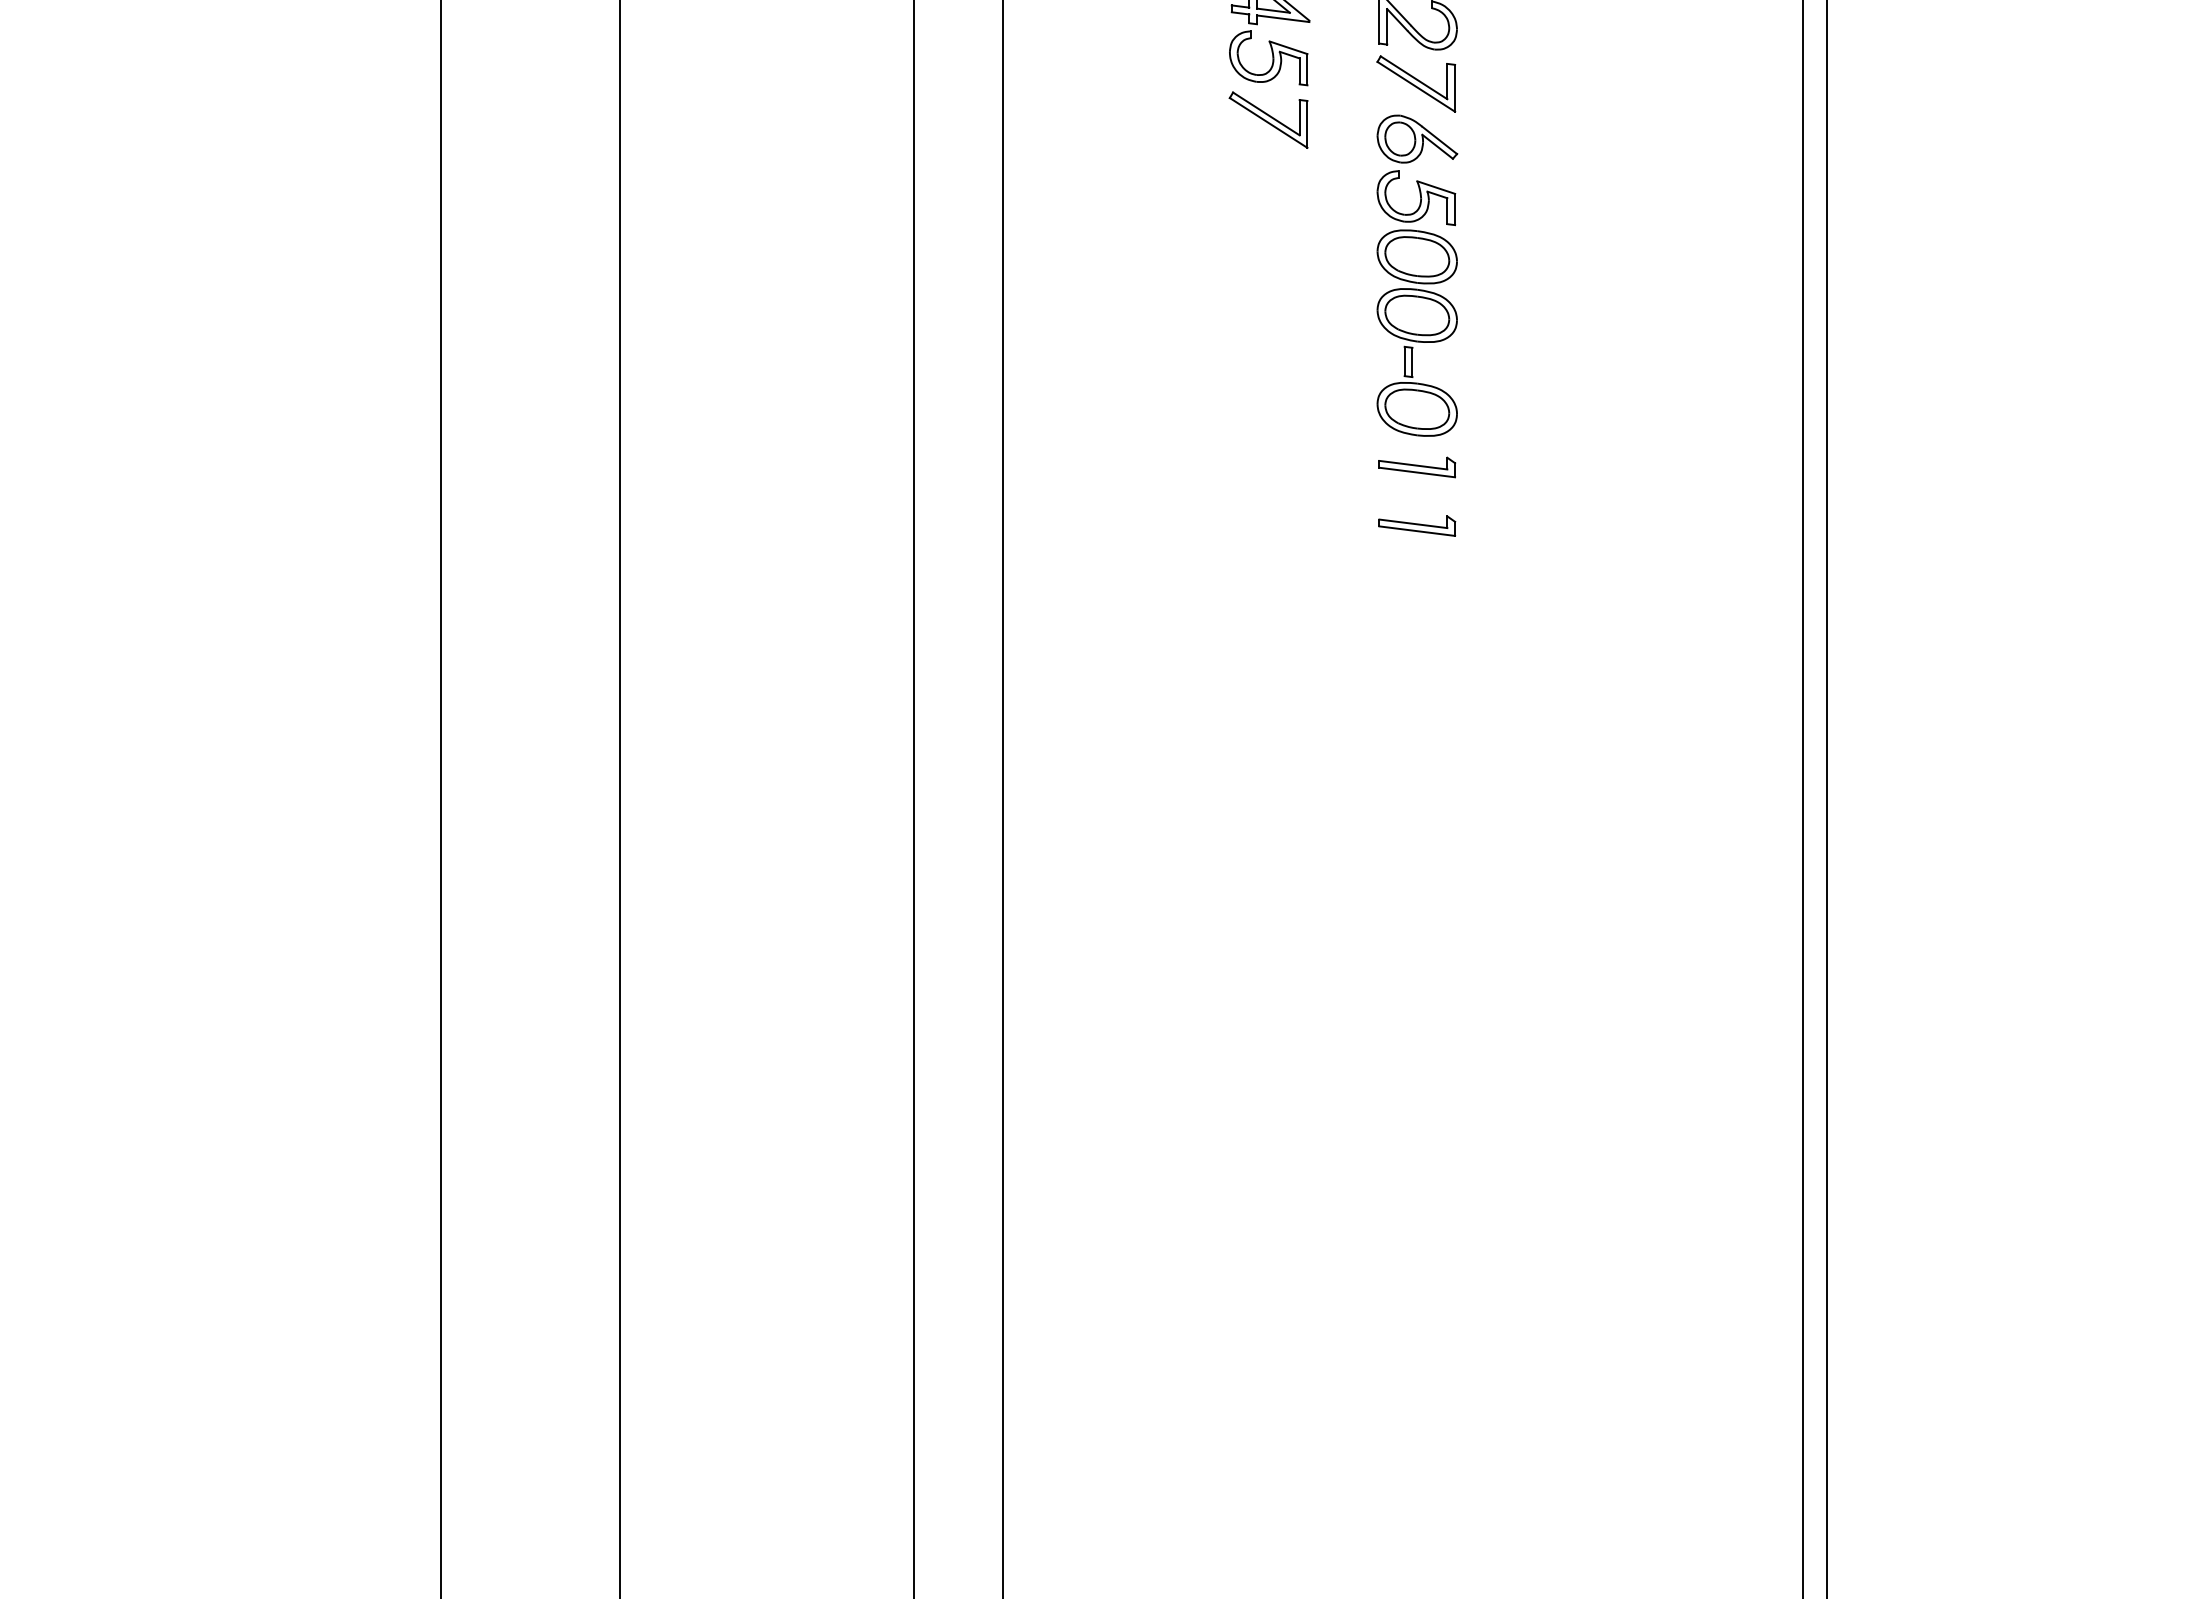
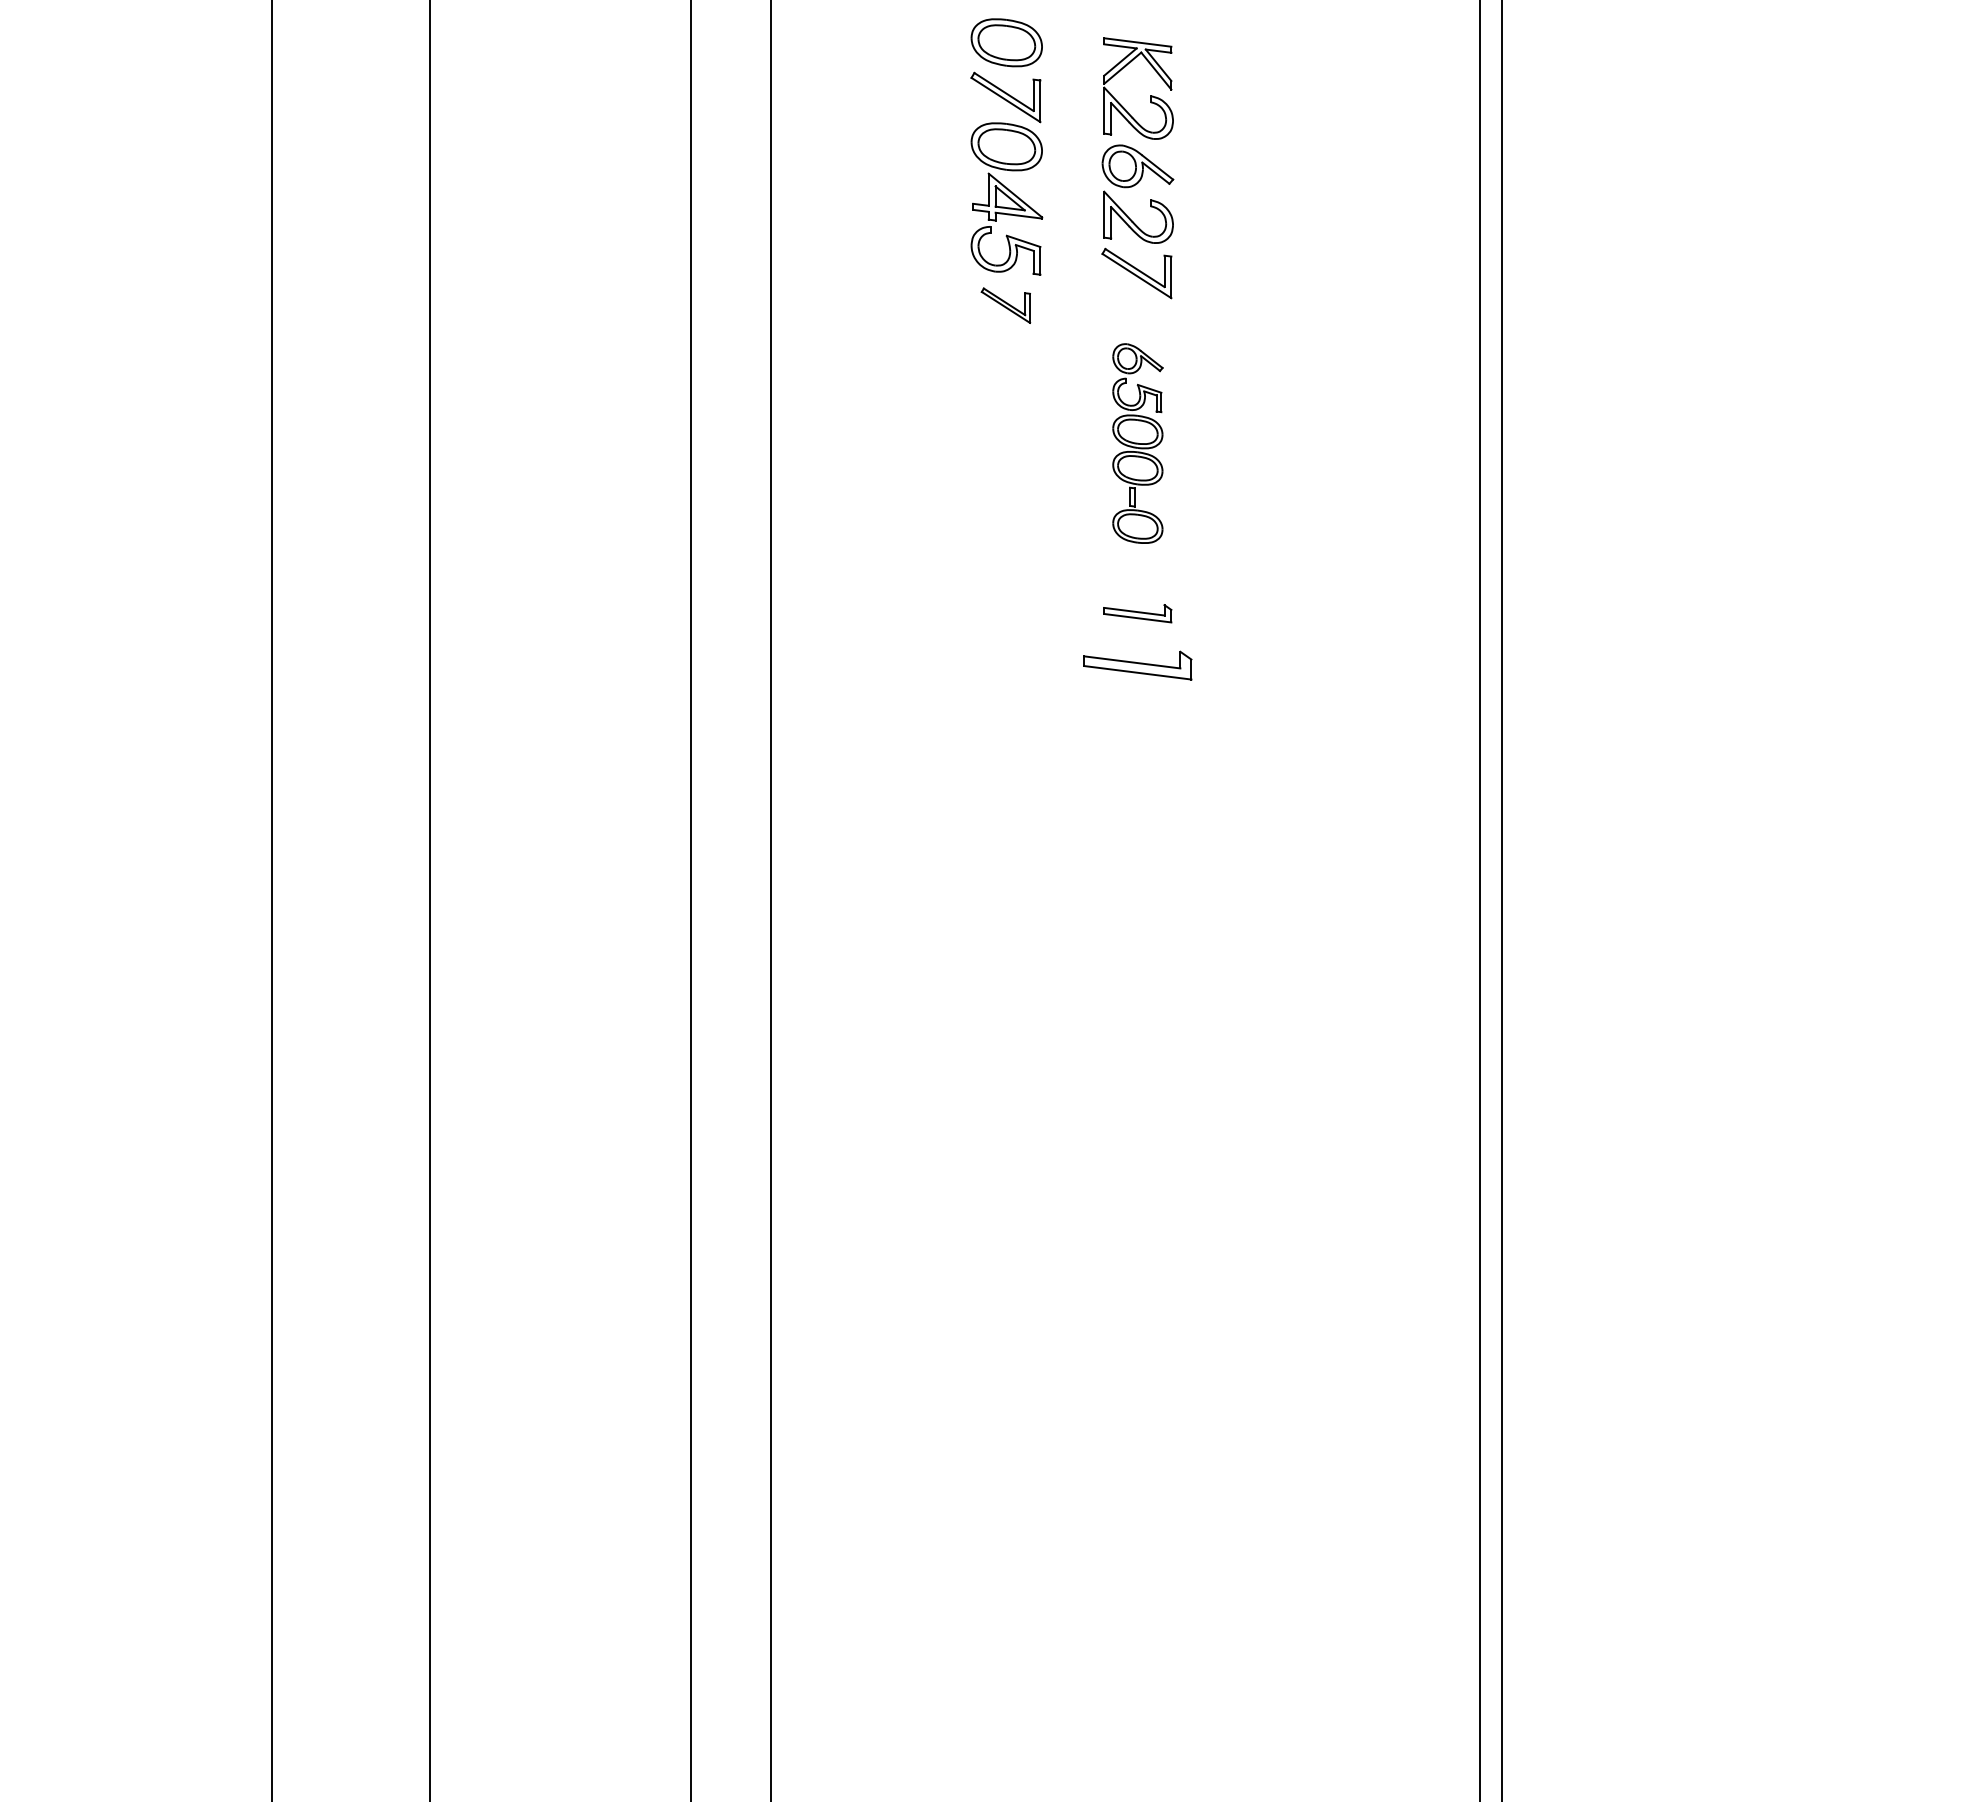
part: (1268, 120) -> (1005, 305), size x0.7
part: (1416, 275) -> (1137, 443), size x0.7
part: (1416, 525) -> (1137, 665), size x1.6

